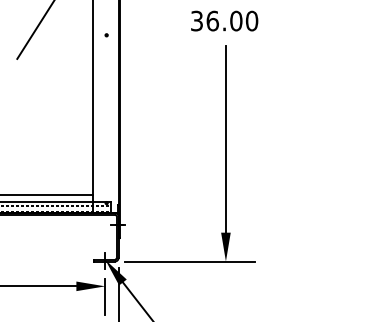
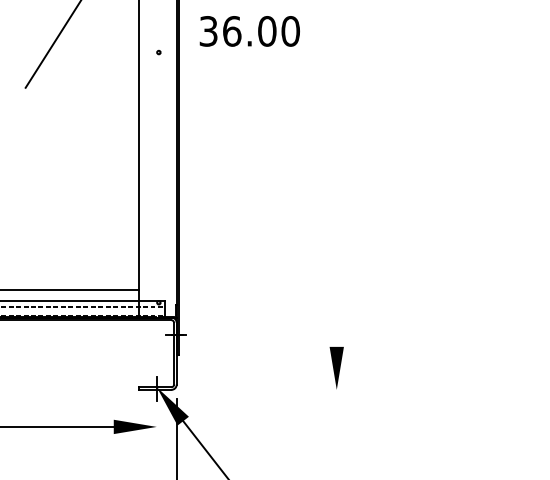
text: (224, 20) -> (249, 30), moved
line: (225, 138) -> (336, 206), removed
line: (189, 261) -> (282, 389), removed
line: (105, 296) -> (157, 442), removed

